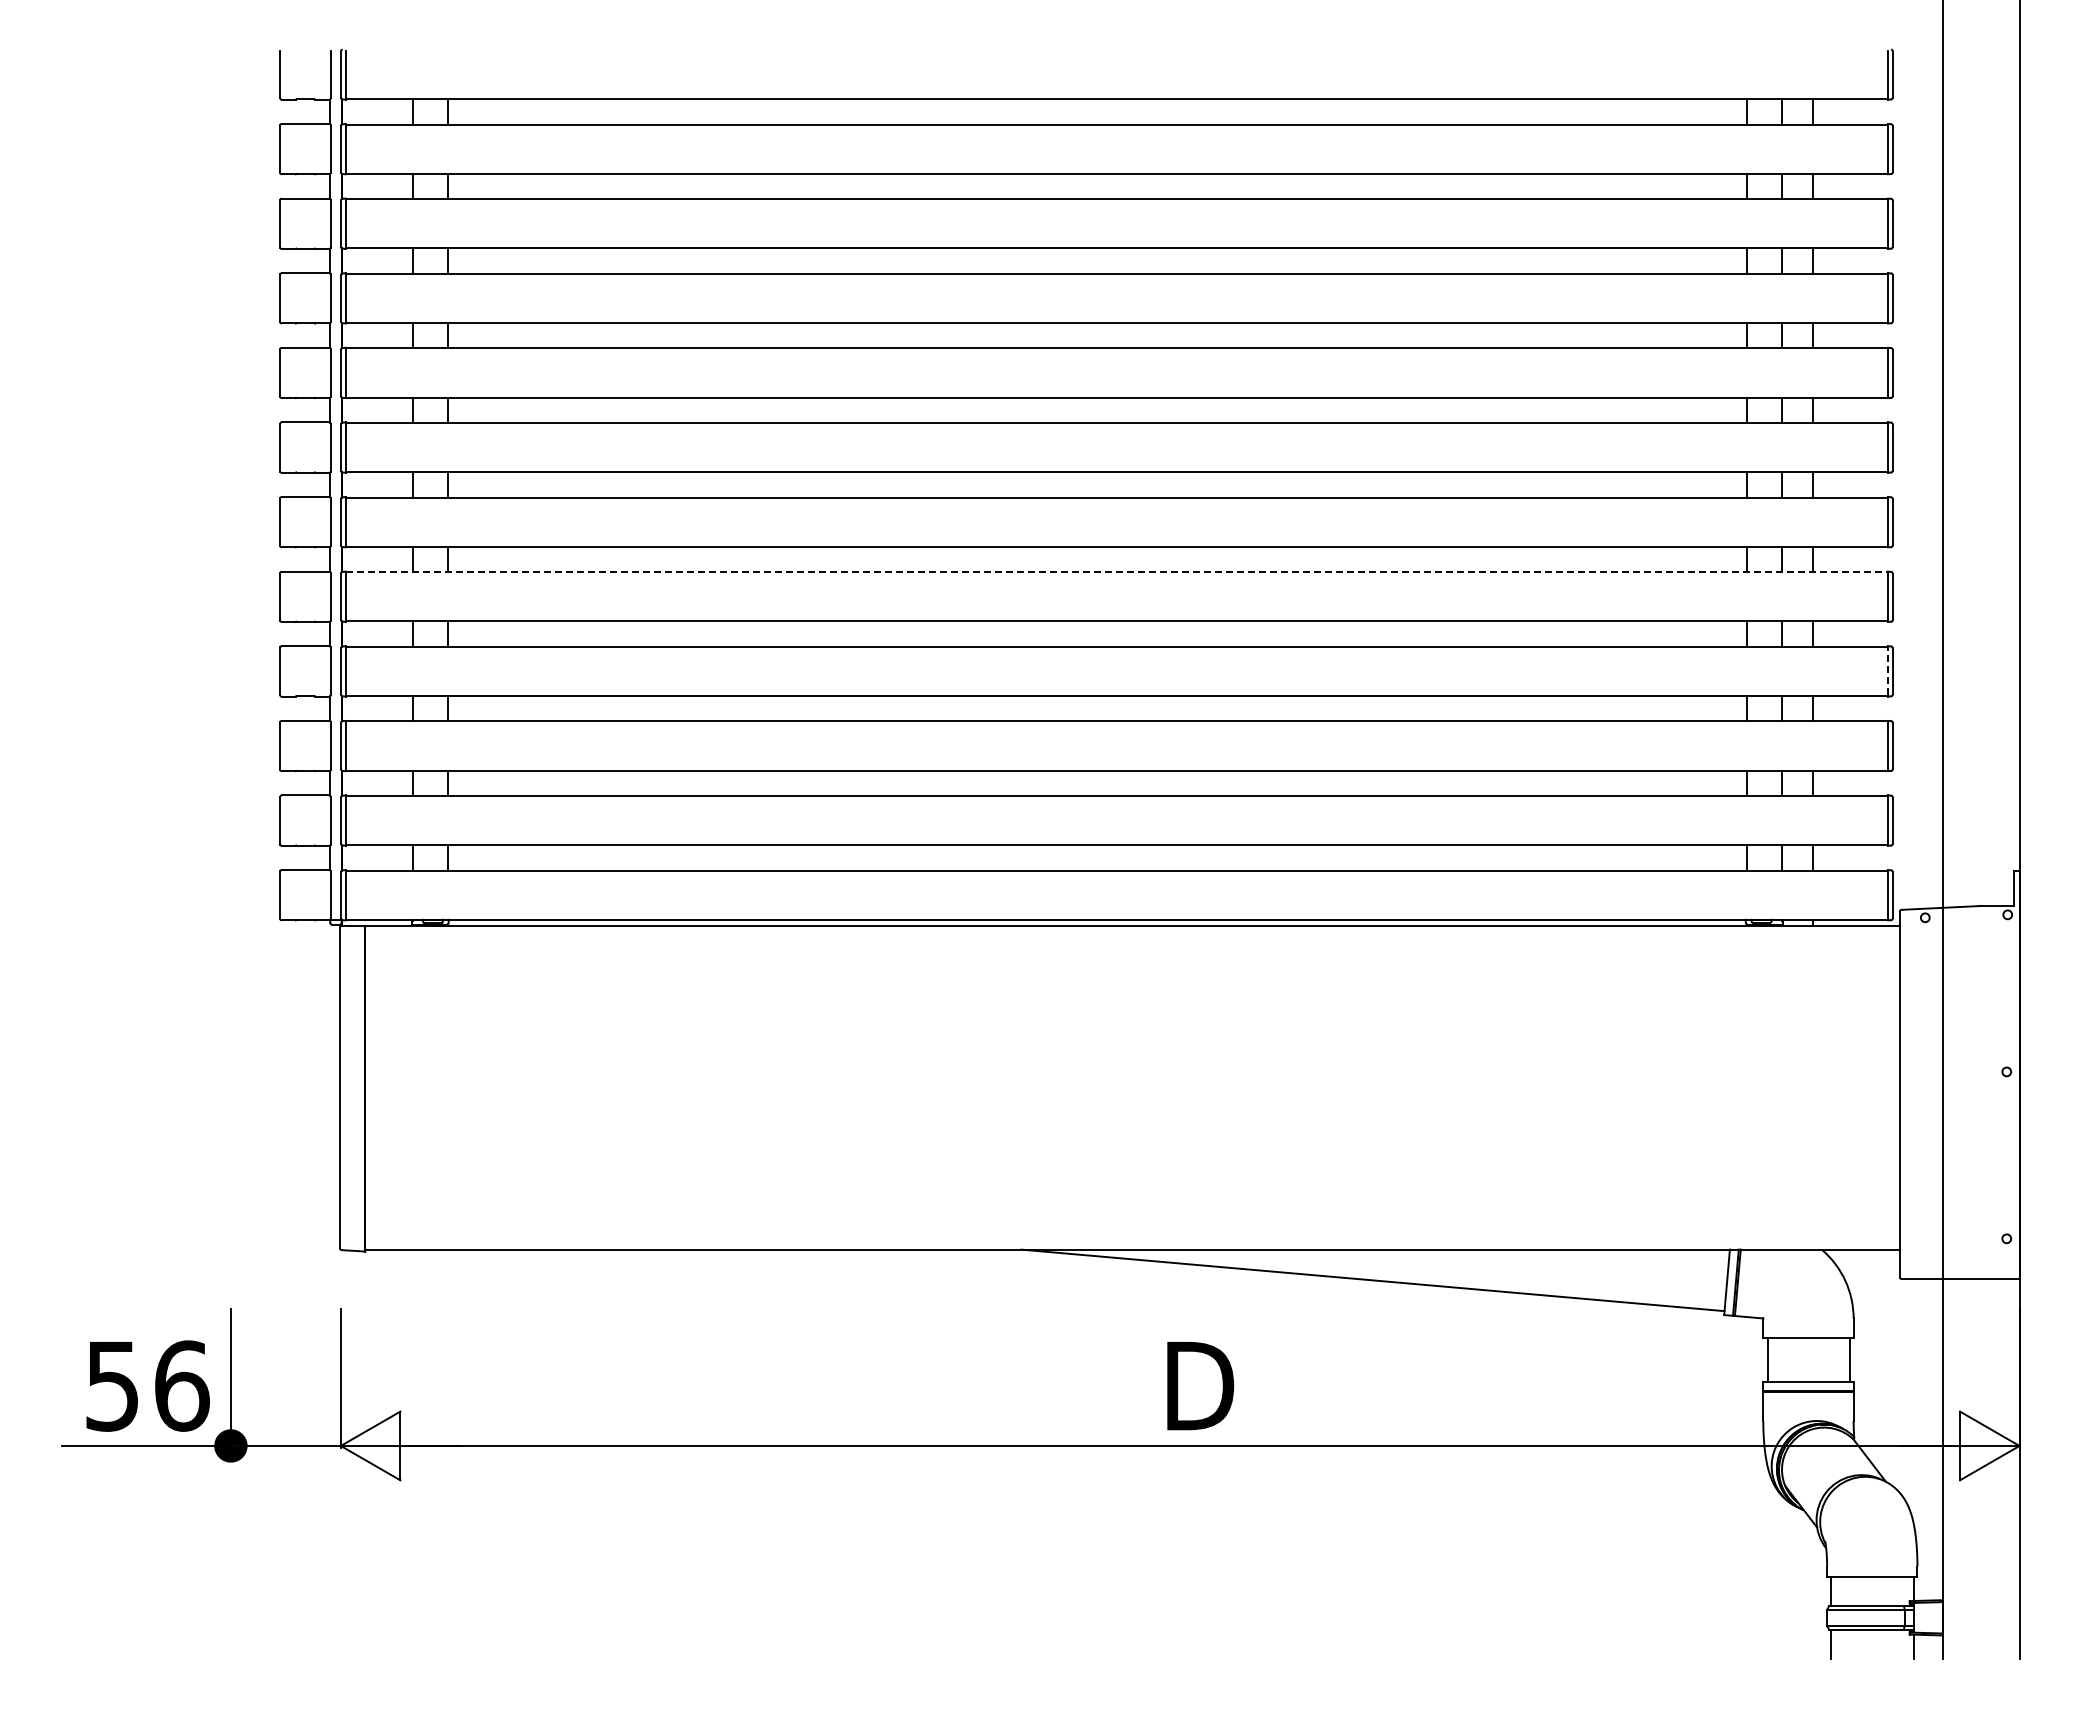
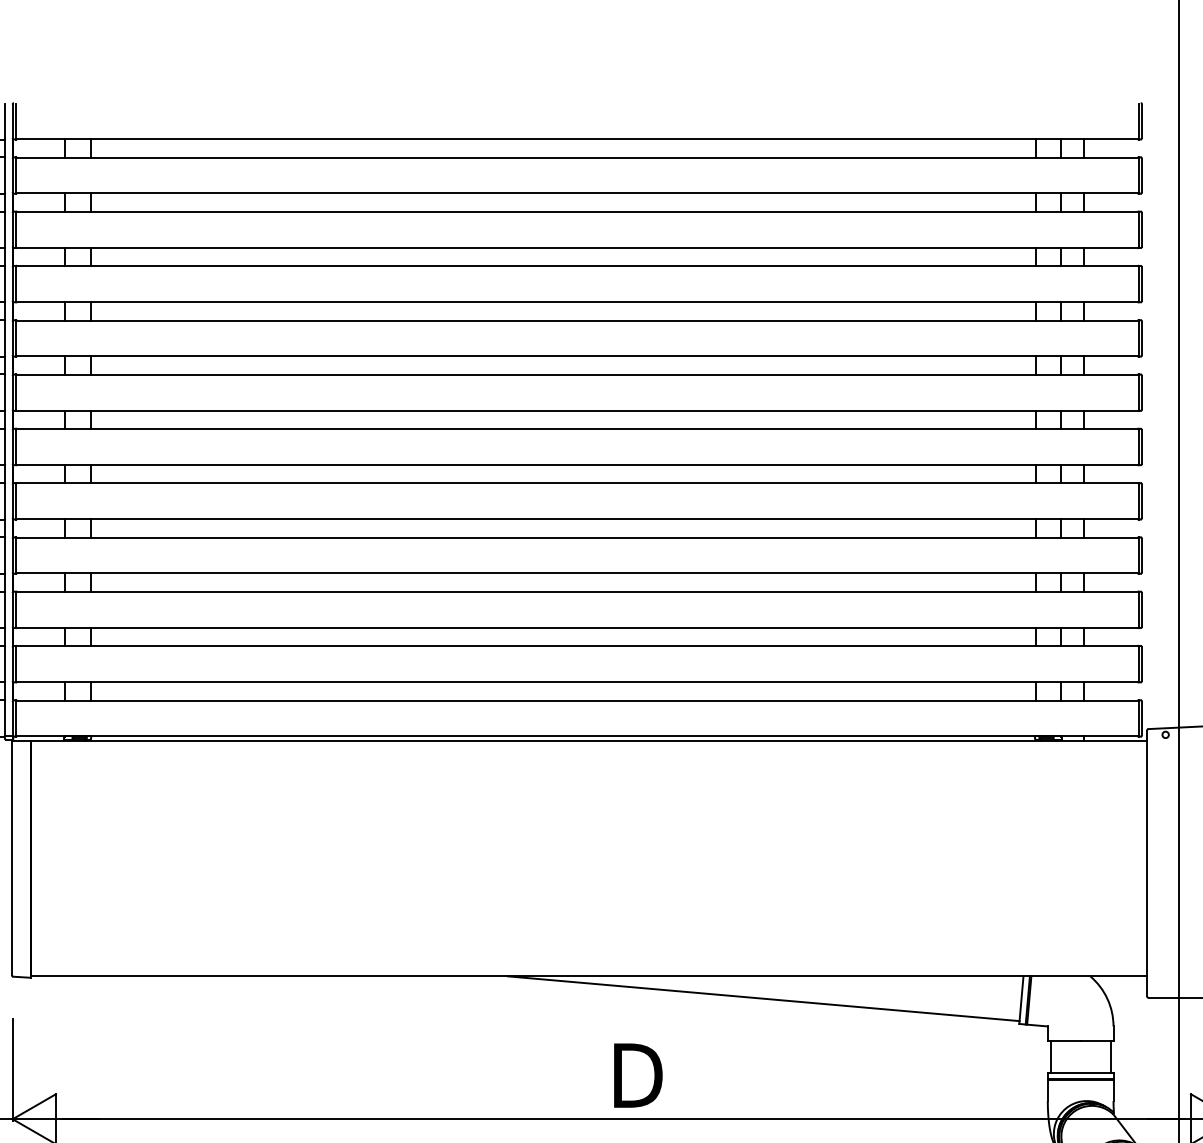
line: (1117, 572) -> (577, 483), dashed -> solid
line: (1887, 671) -> (1138, 555), dashed -> solid

